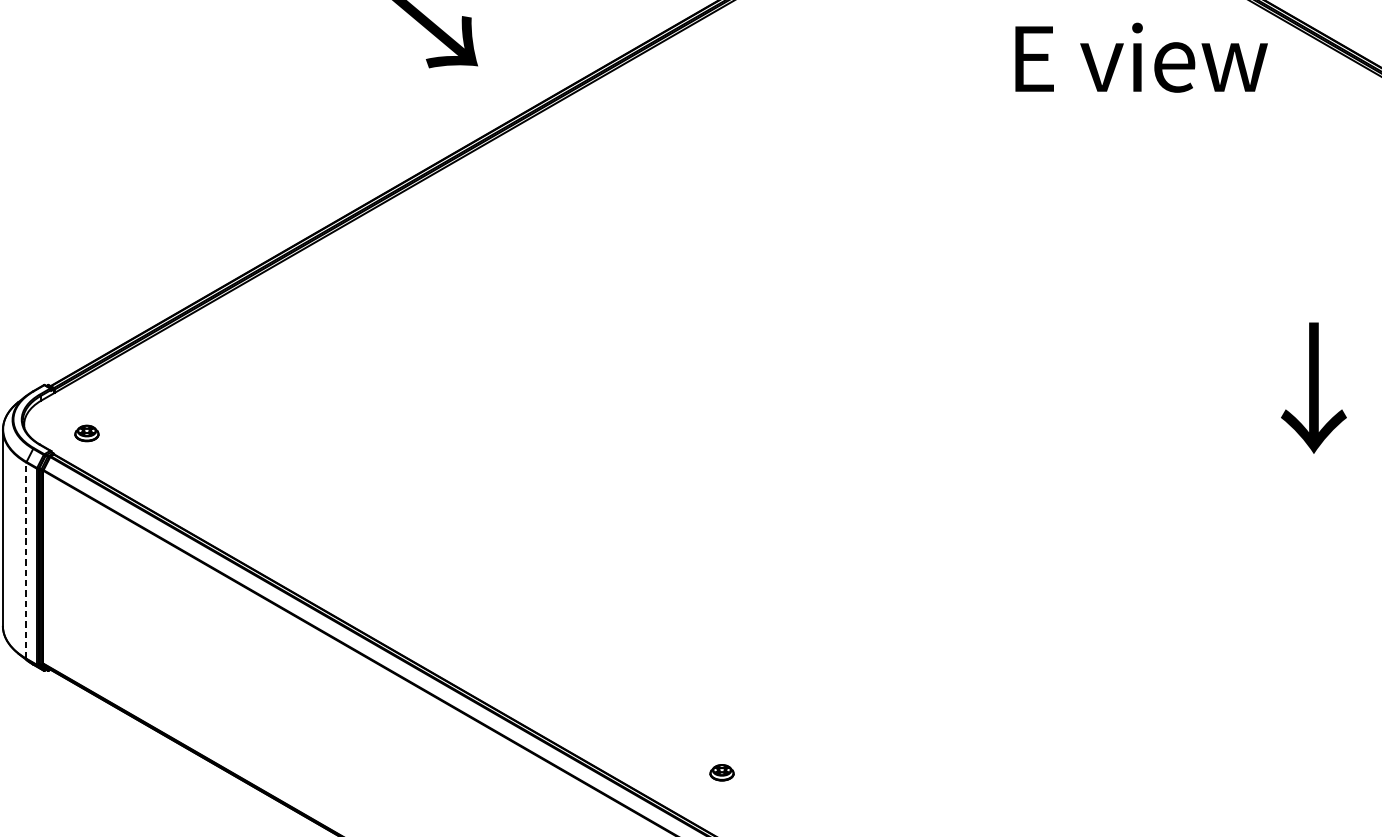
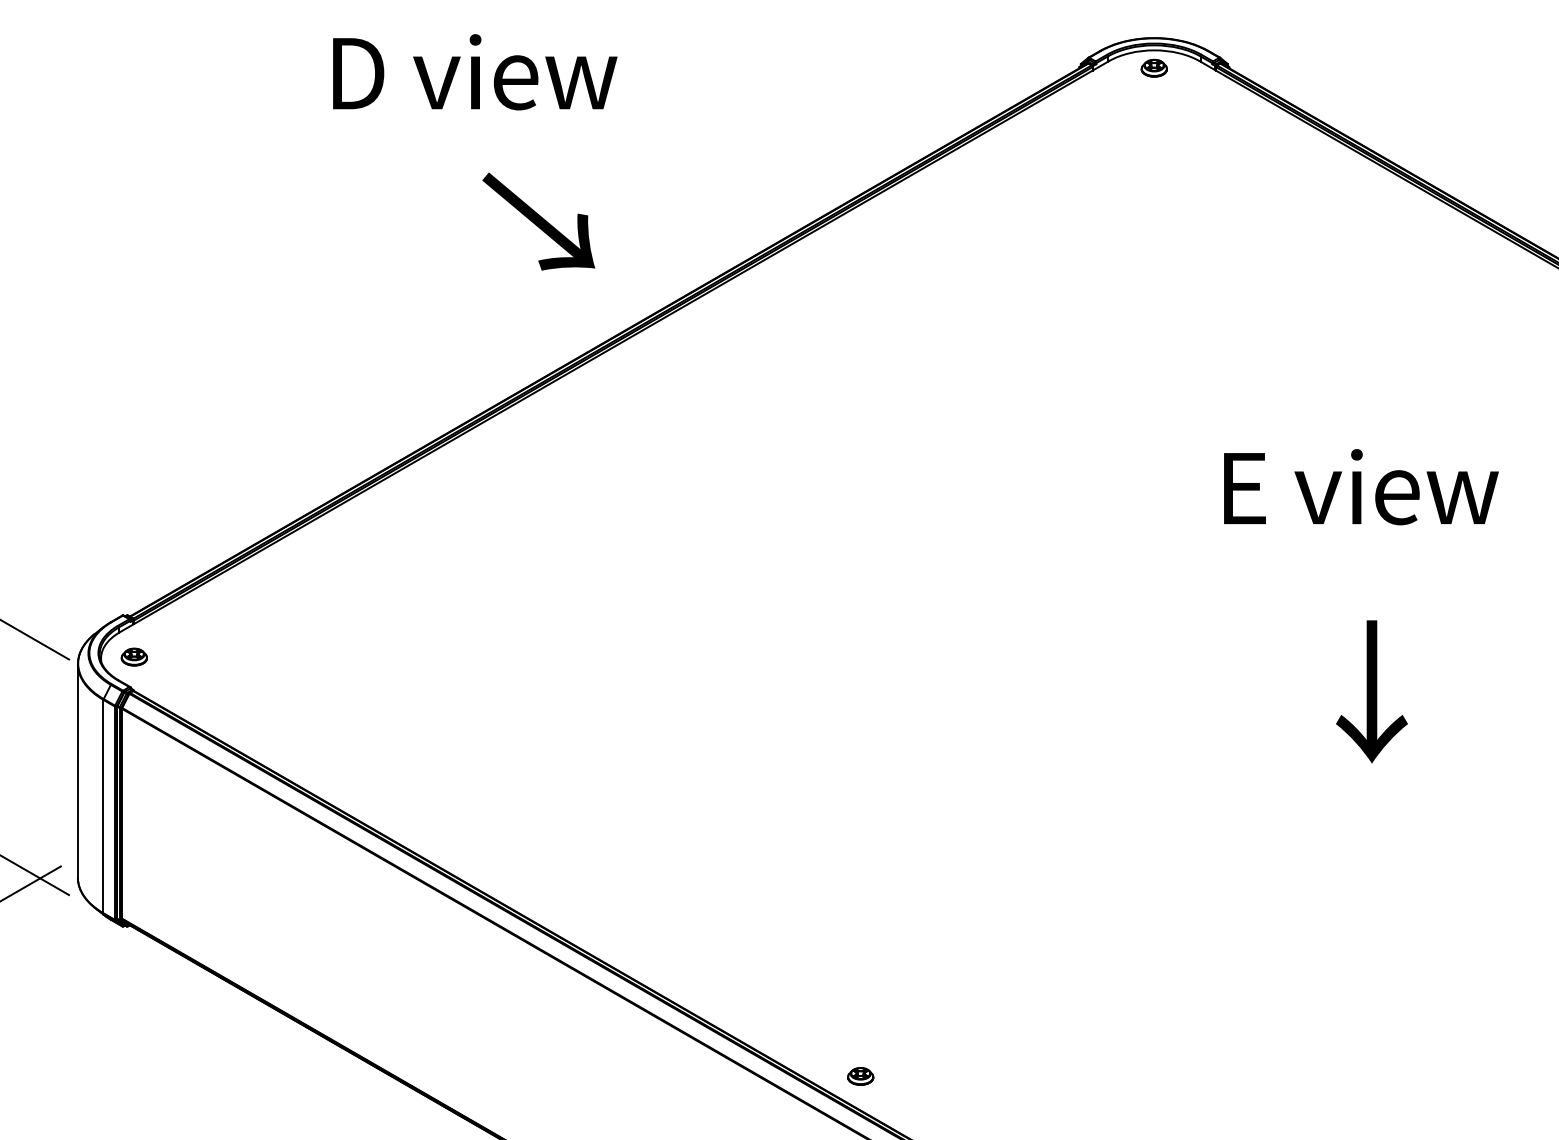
text: (1141, 58) -> (1361, 487), moved
text: (1313, 387) -> (1371, 691), moved
part: (86, 432) -> (133, 656), moved
line: (26, 560) -> (103, 806), dashed -> solid
part: (721, 772) -> (860, 1076), moved

